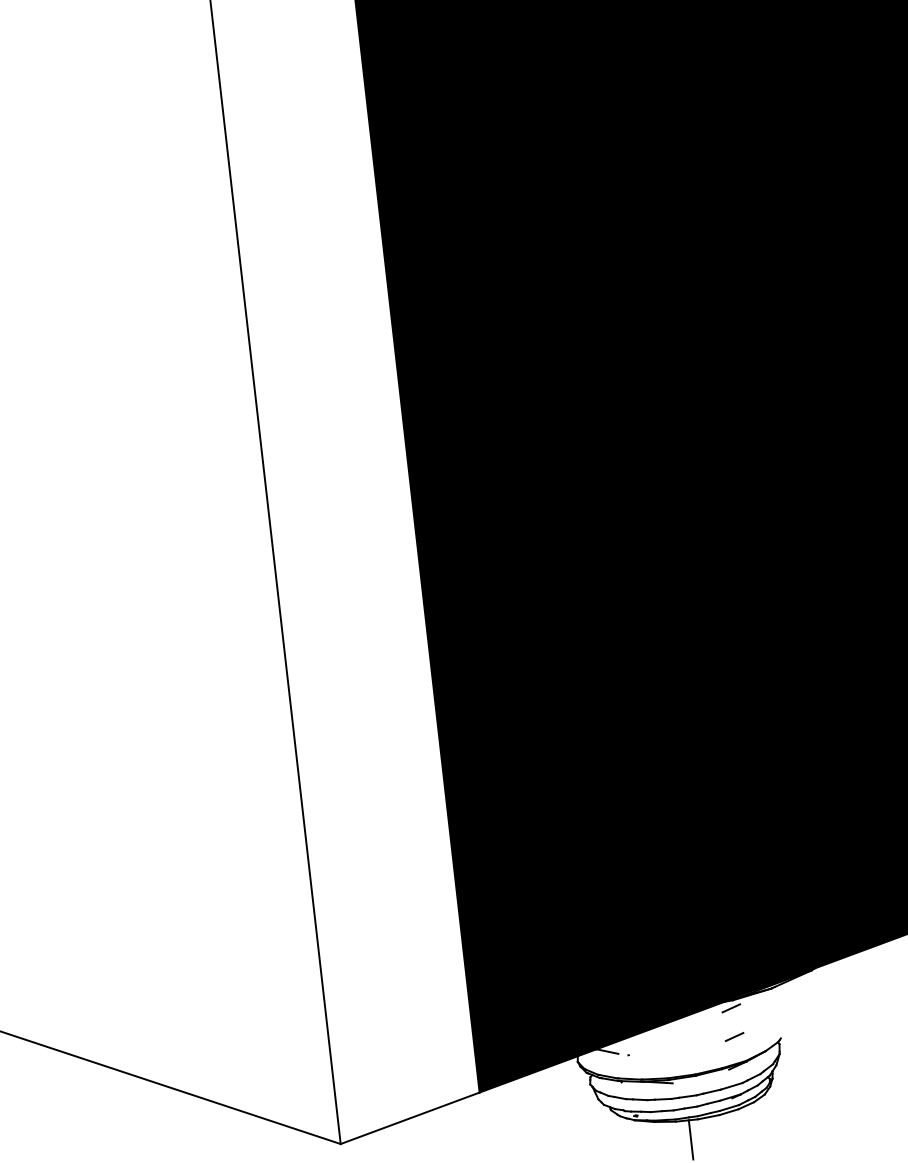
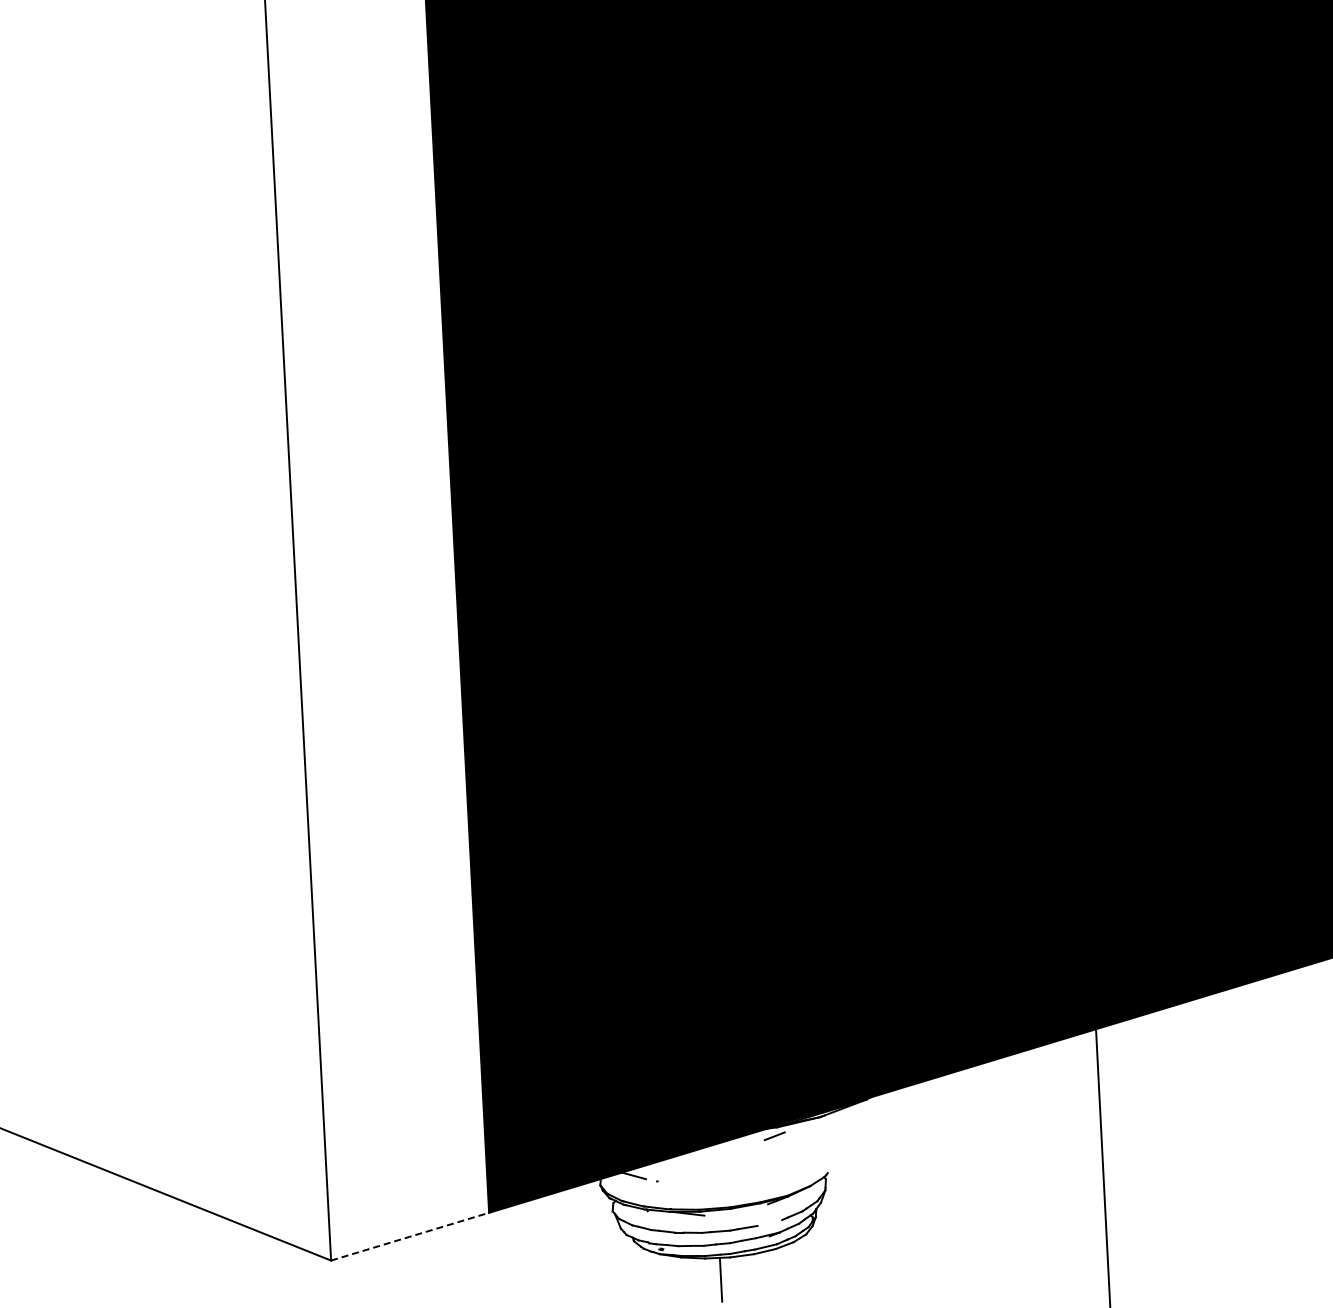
line: (734, 1037) -> (776, 1168), removed
line: (731, 1085) -> (769, 1222), removed
line: (410, 1118) -> (410, 1236), solid -> dashed

